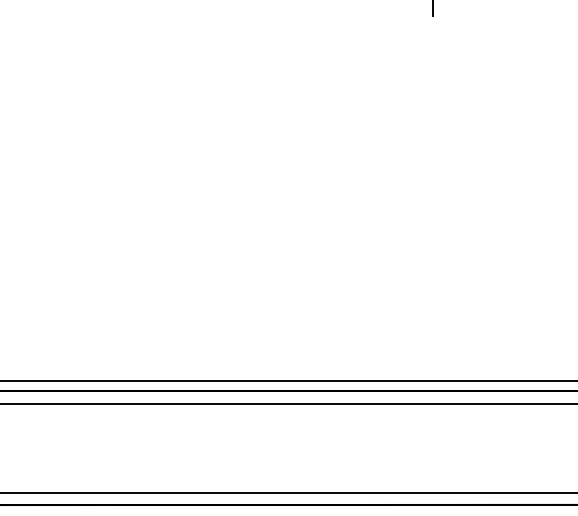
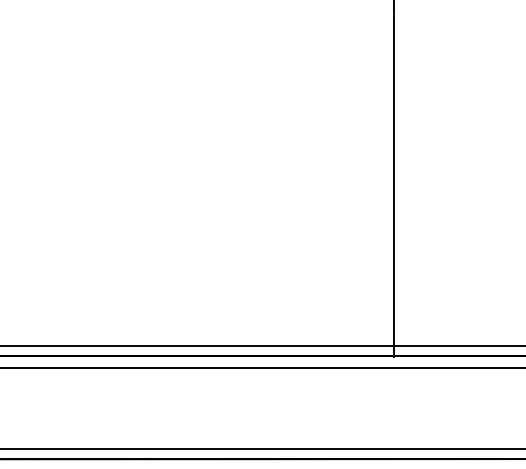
line: (433, 205) -> (394, 186), added

